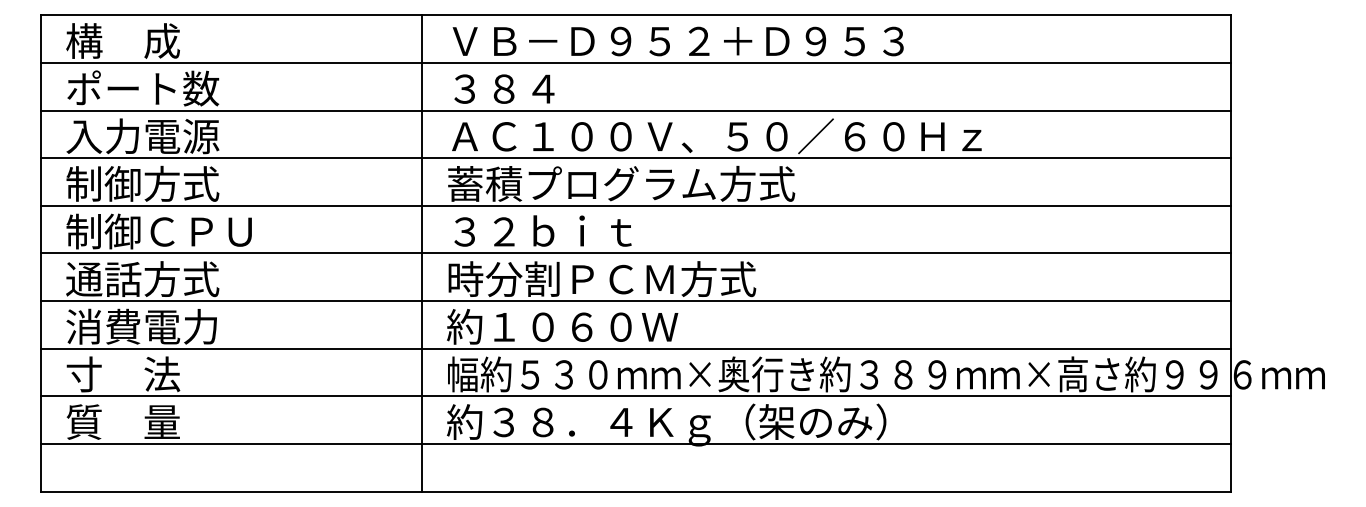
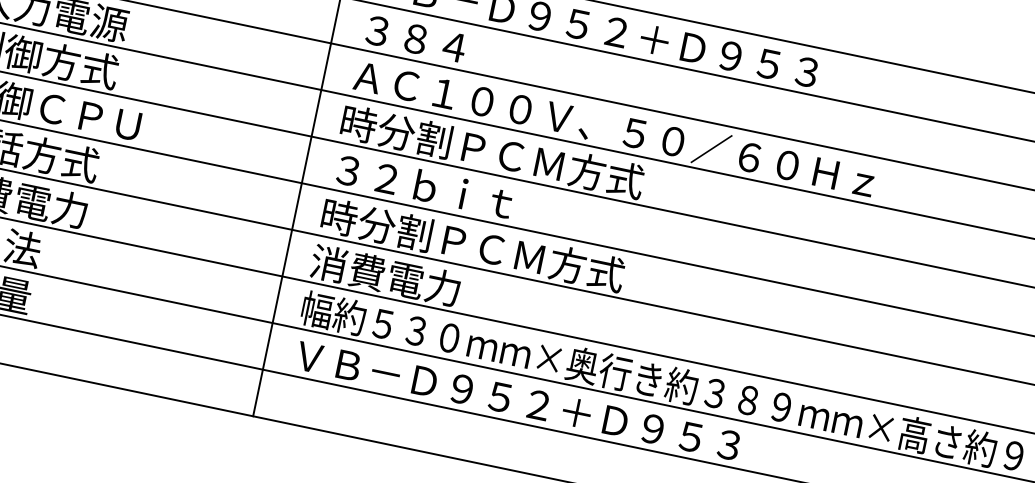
text: (621, 183) -> (511, 155), 蓄積プログラム方式 -> 時分割ＰＣＭ方式
text: (562, 326) -> (424, 283), 約１０６０Ｗ -> 消費電力
text: (674, 424) -> (514, 402), 約３８．４Ｋｇ（架のみ） -> ＶＢ－Ｄ９５２＋Ｄ９５３

